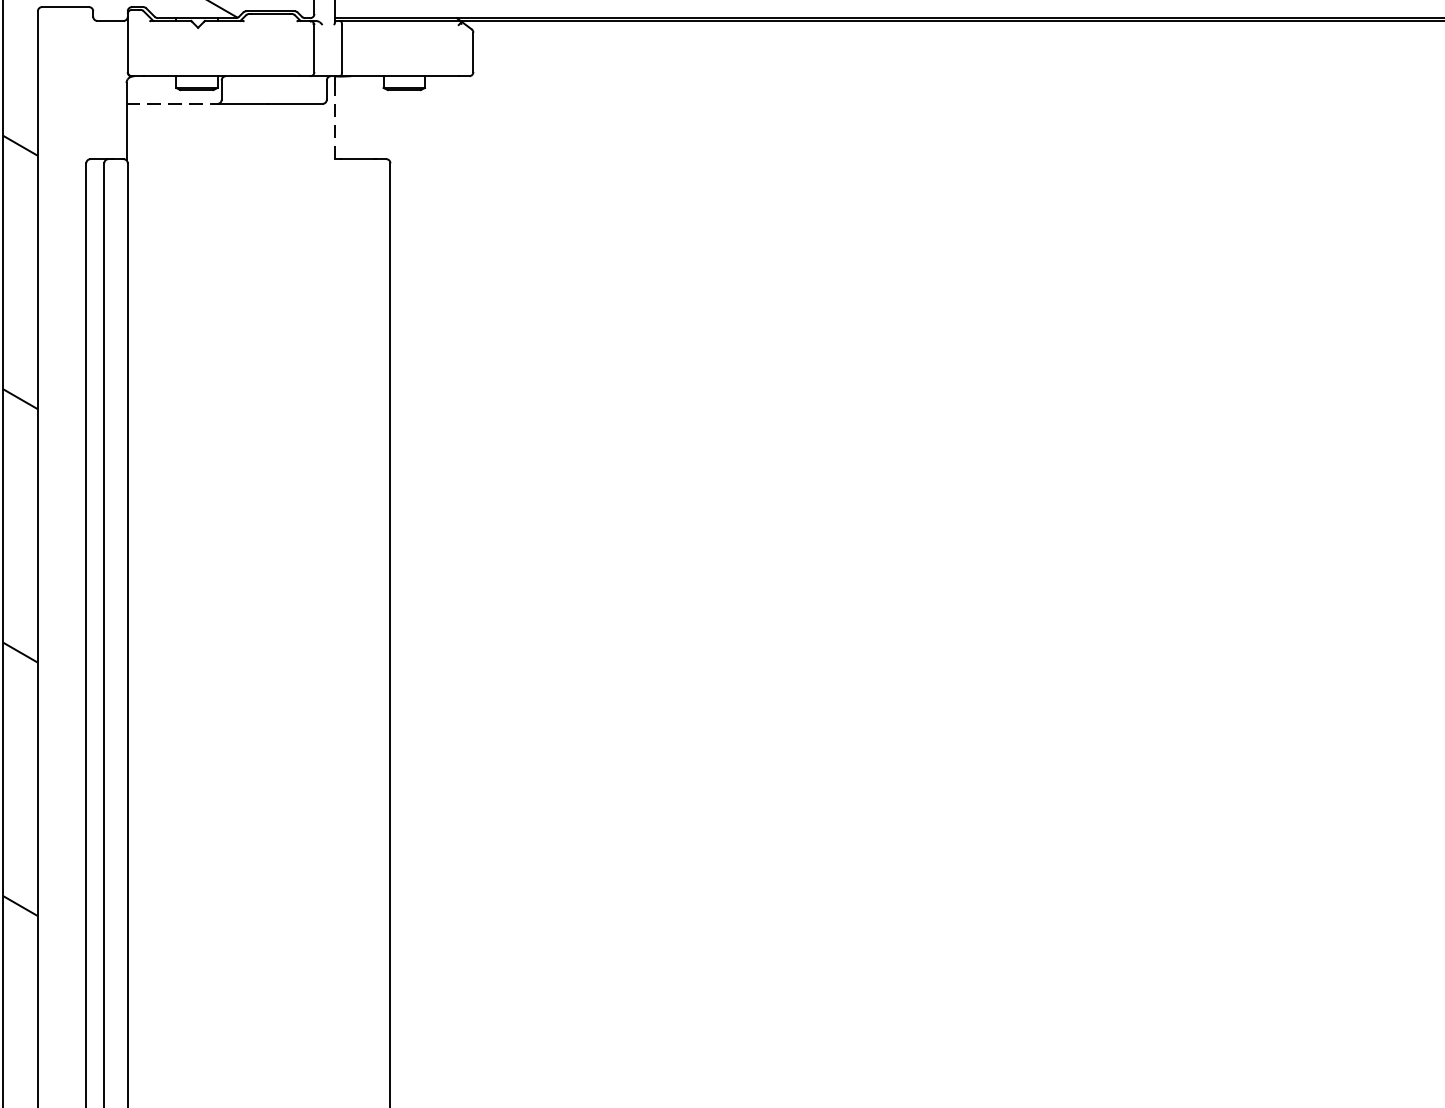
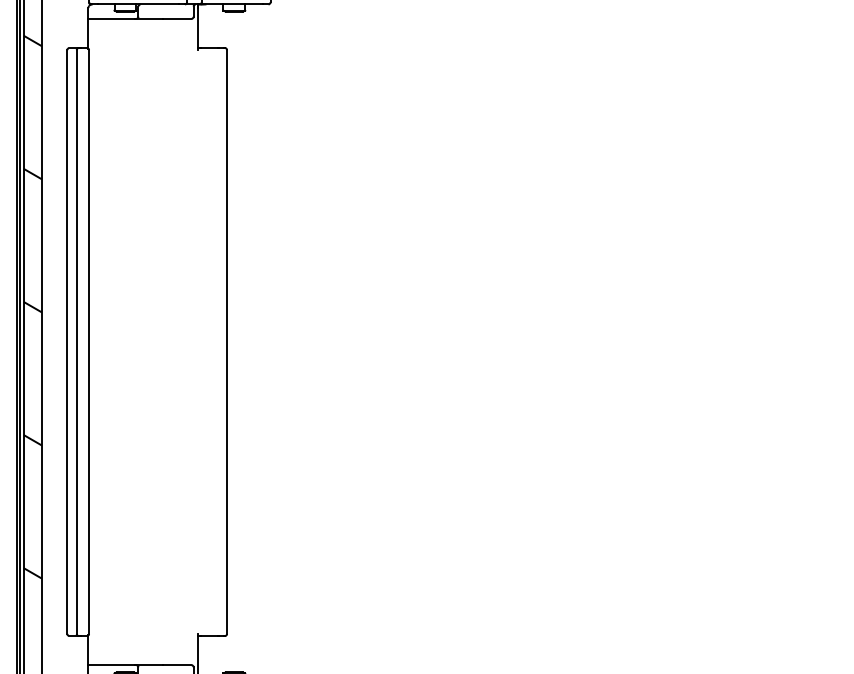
line: (172, 103) -> (112, 18), dashed -> solid
line: (336, 123) -> (198, 29), dashed -> solid

